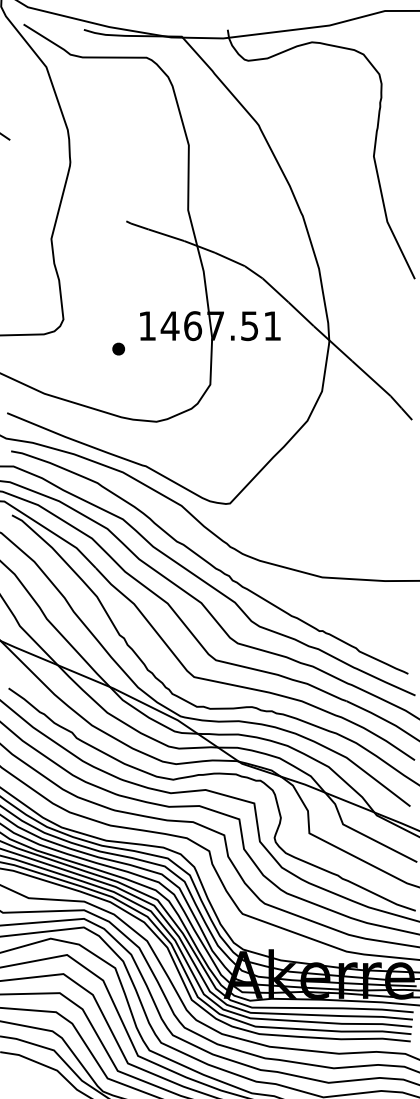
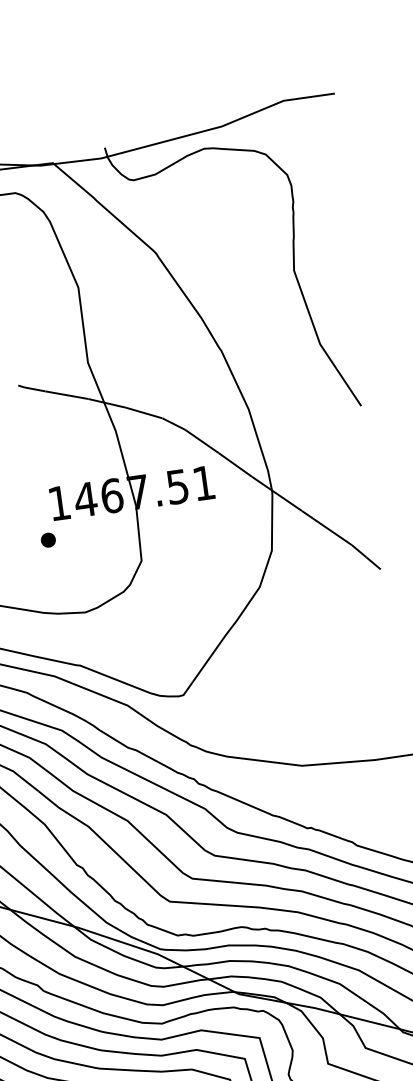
part: (118, 348) -> (48, 539), moved

